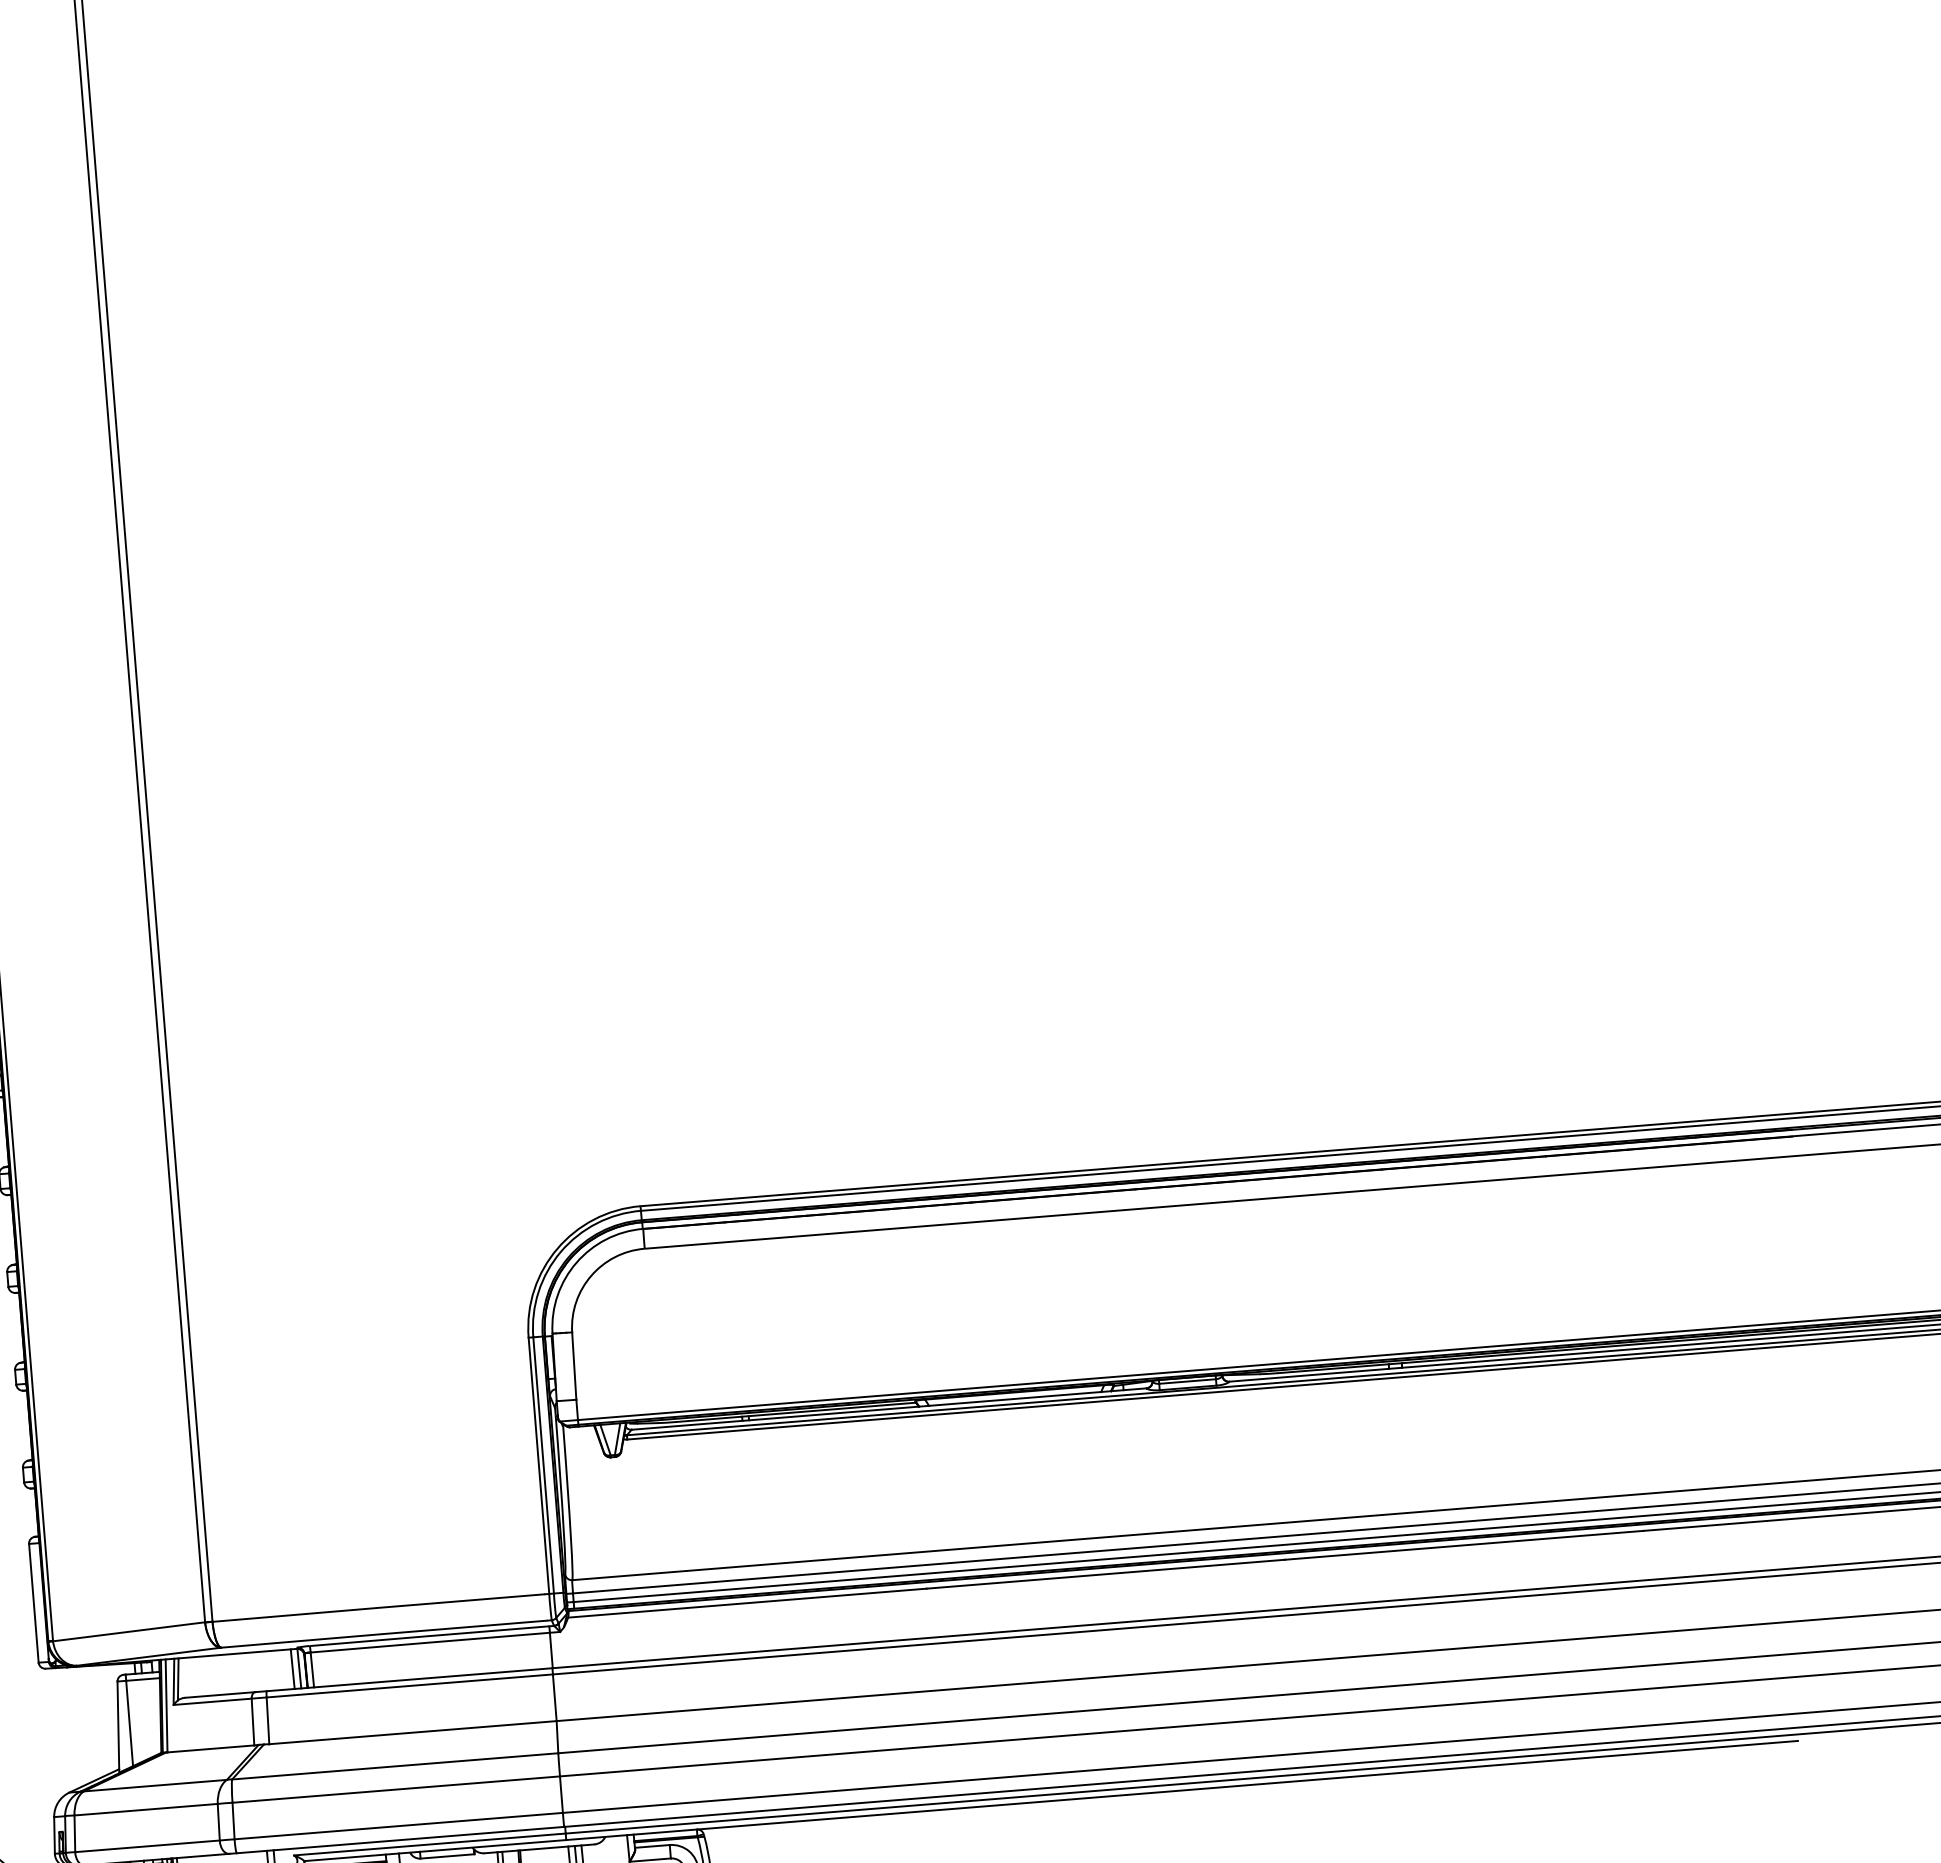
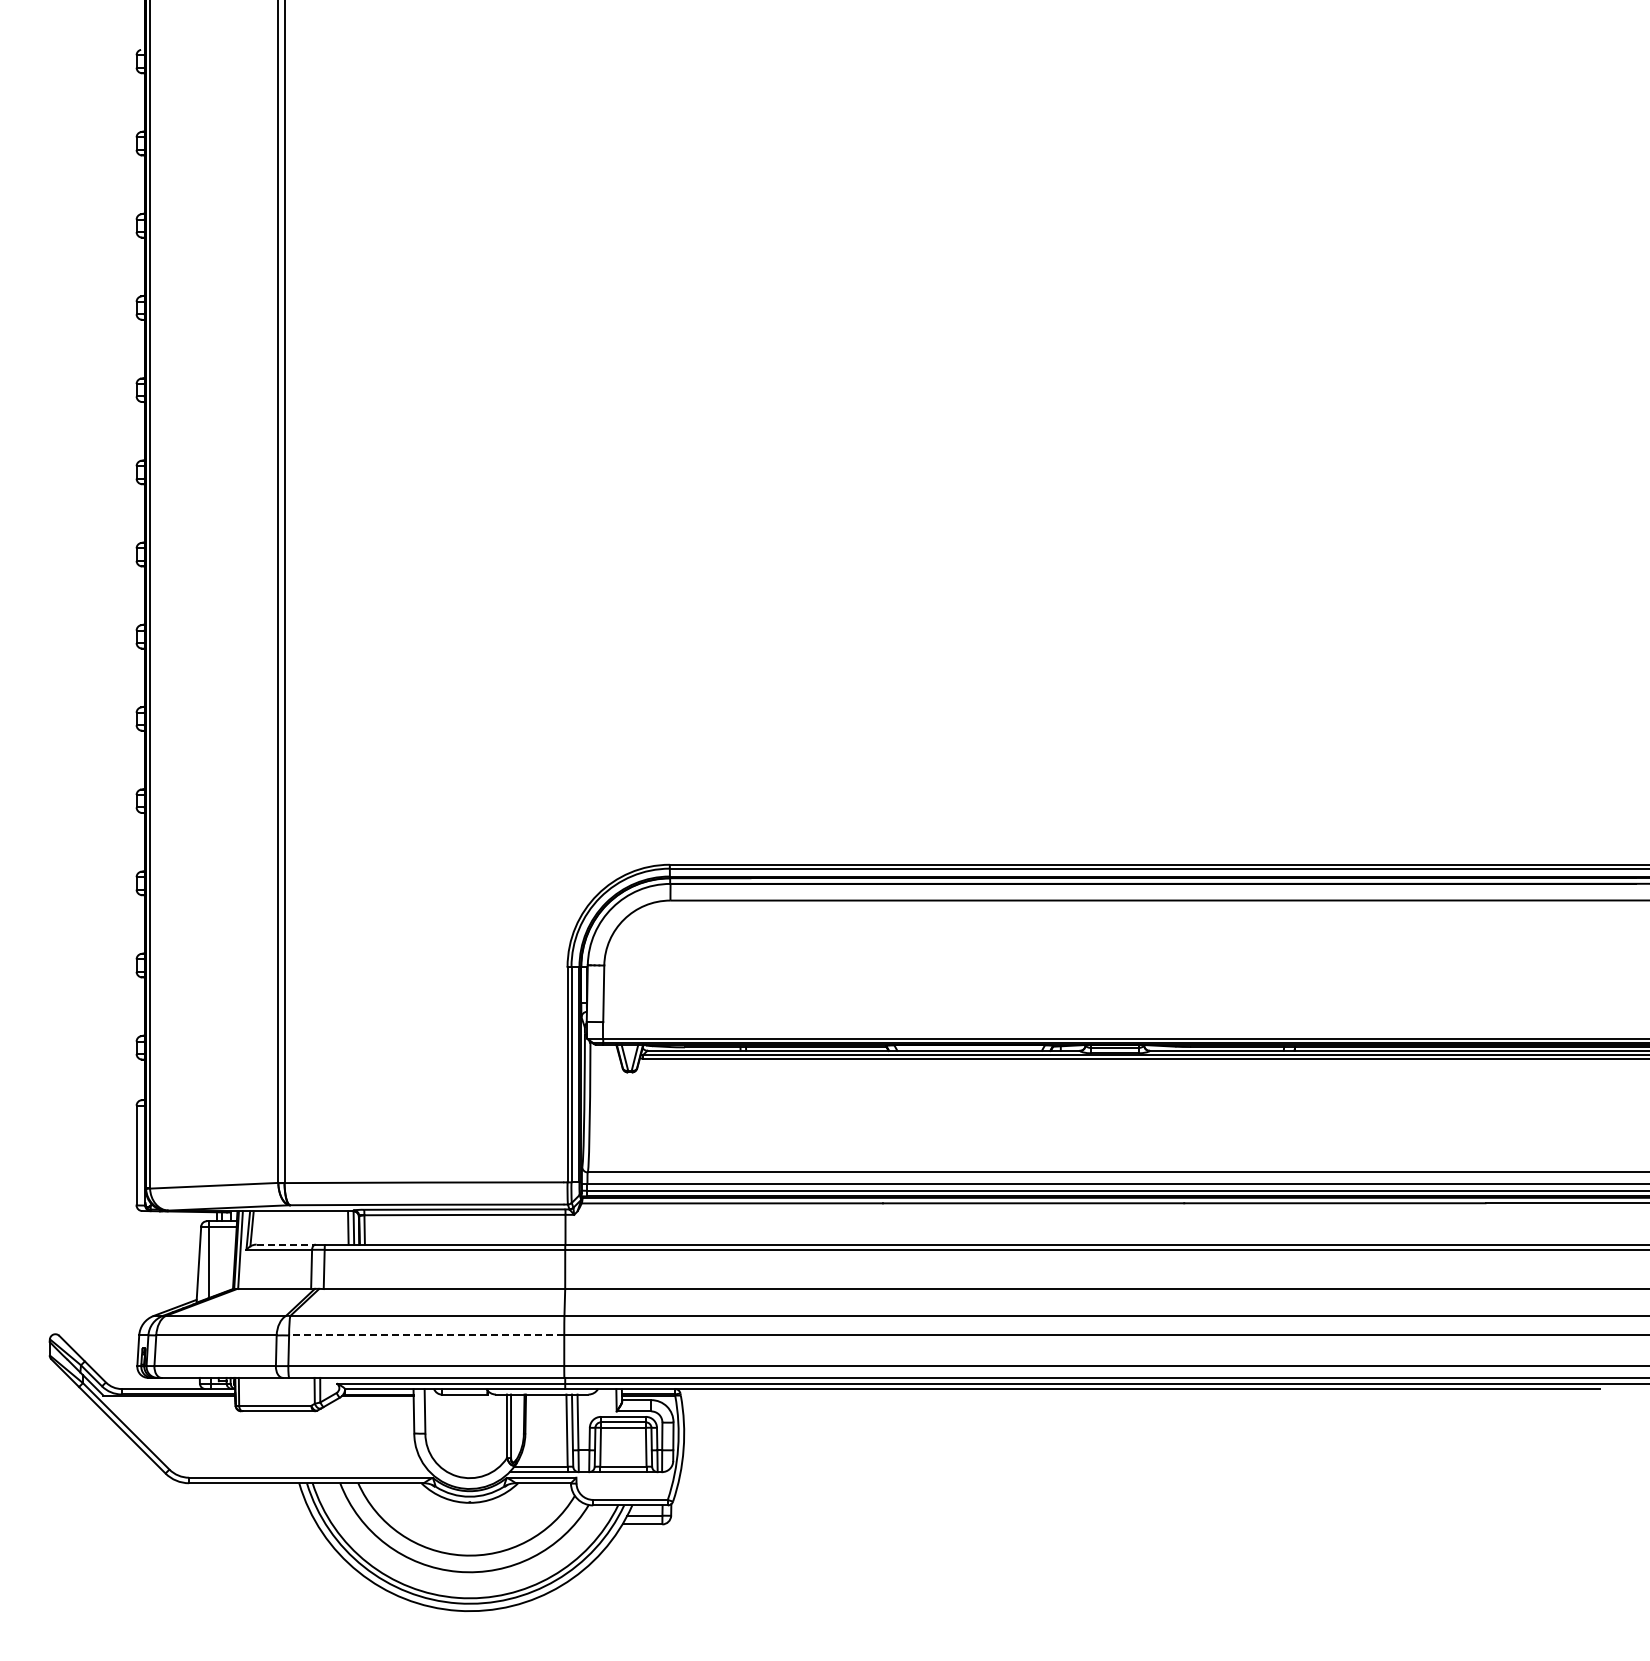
line: (220, 1694) -> (286, 1244), solid -> dashed
line: (396, 1789) -> (426, 1335), solid -> dashed

